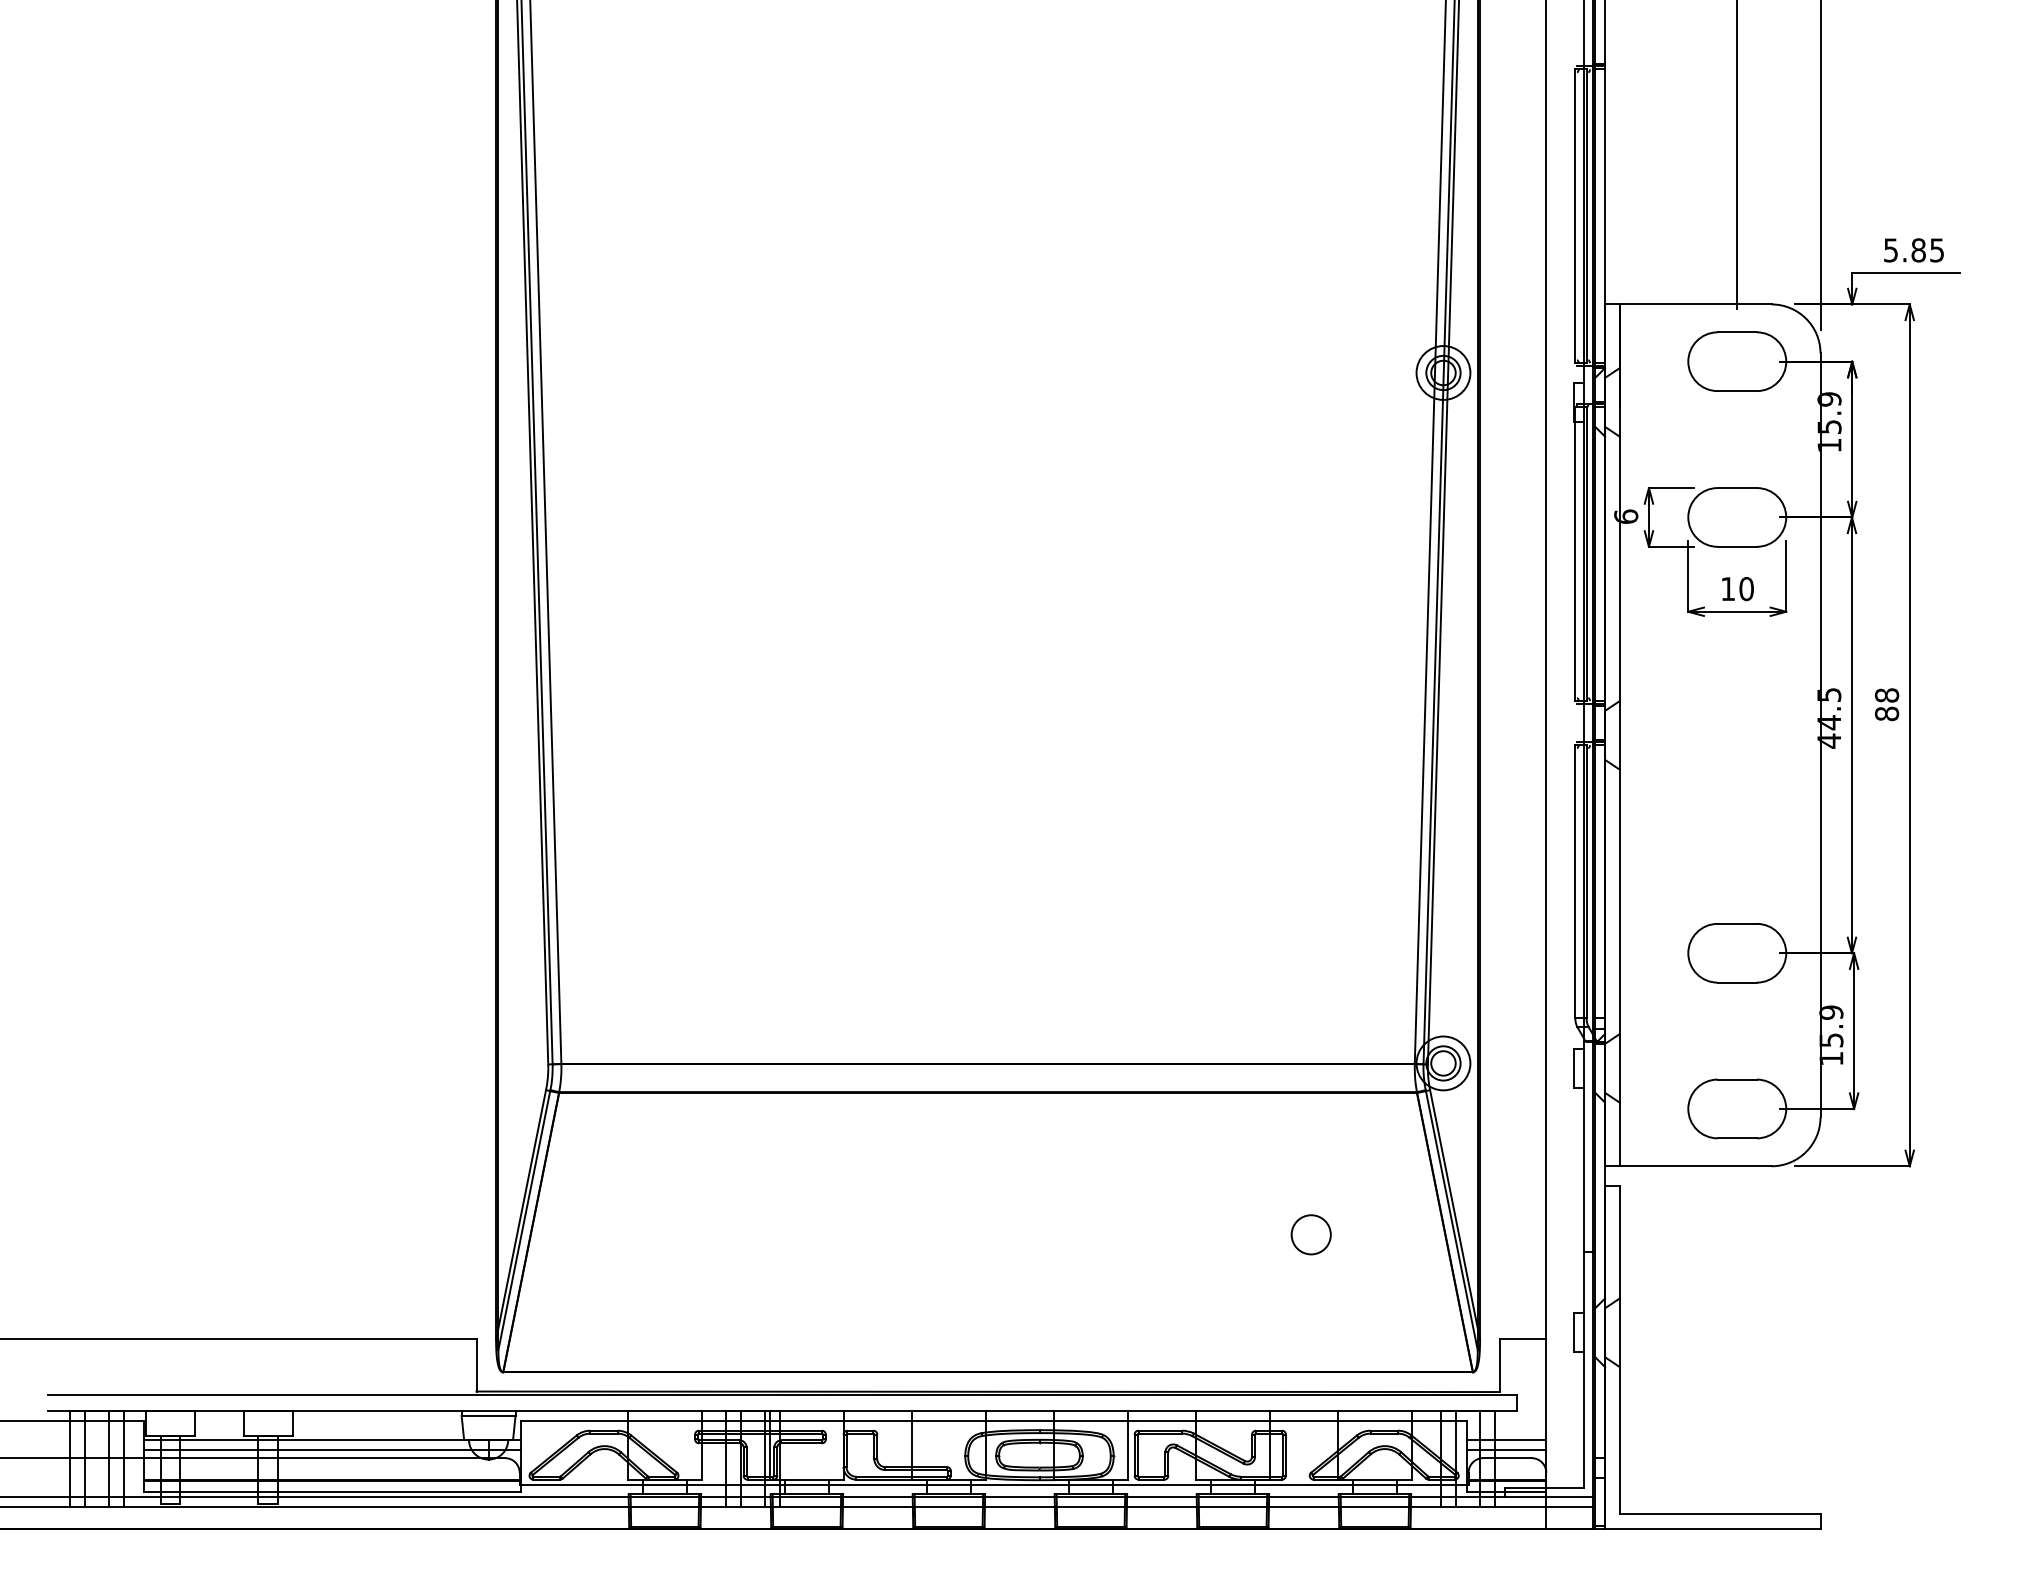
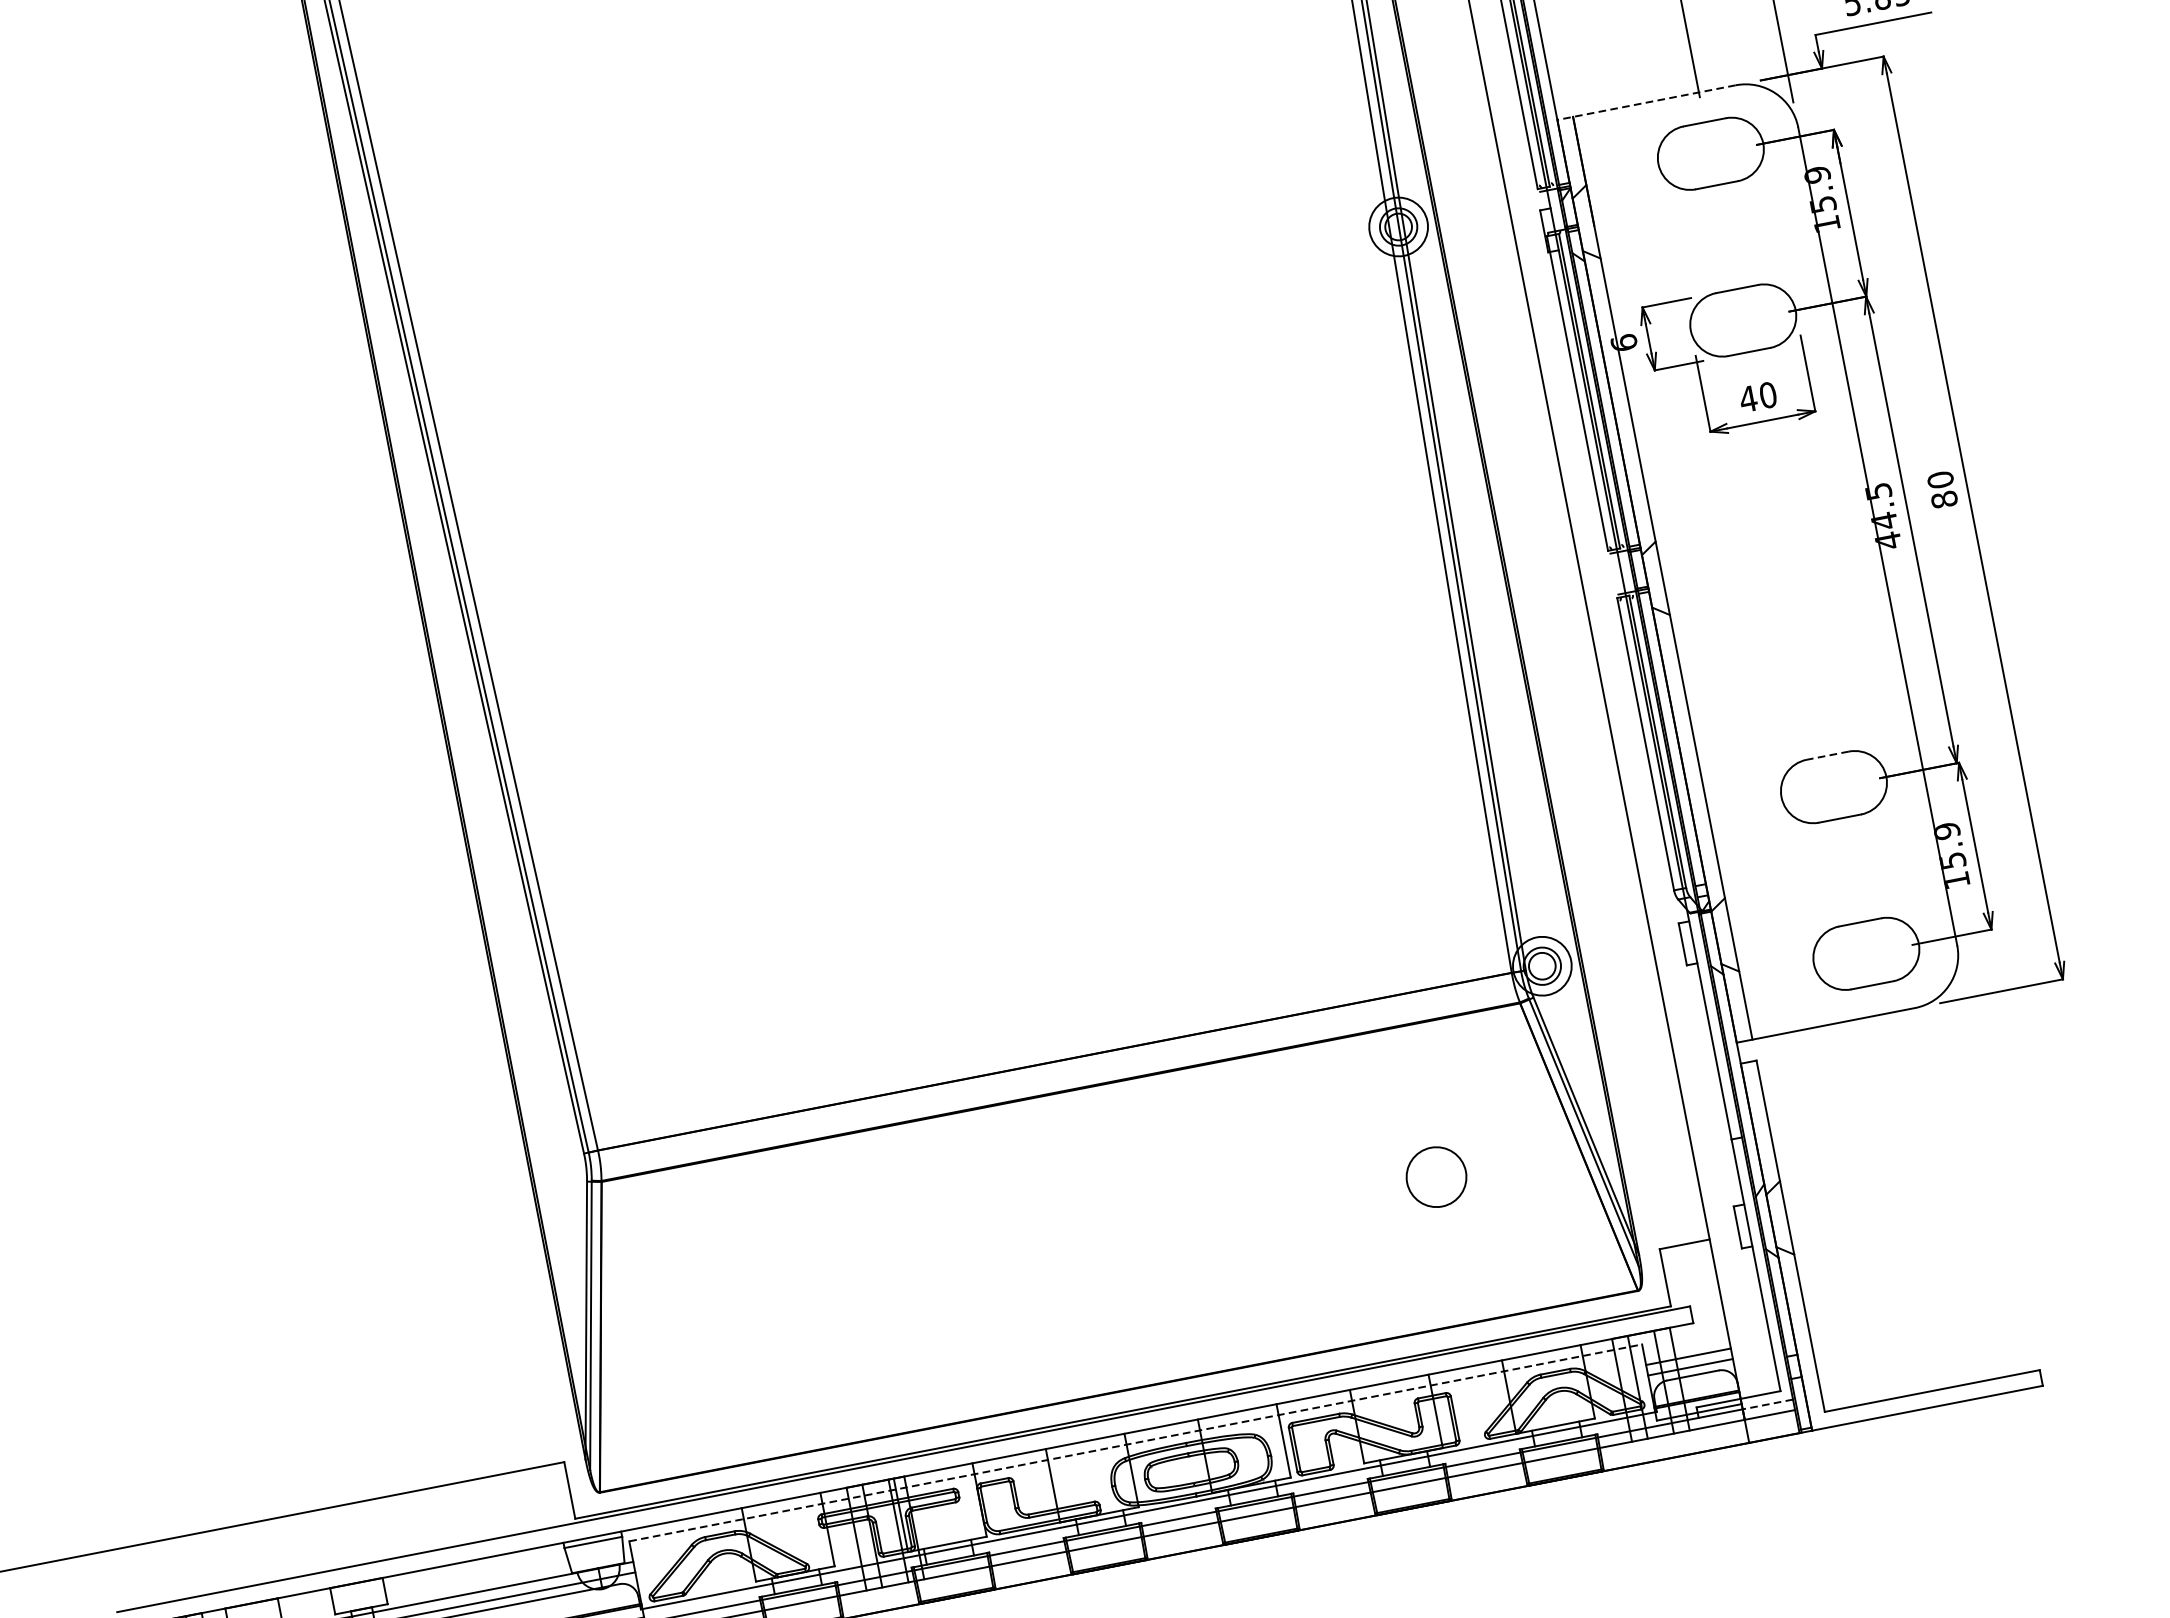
line: (1687, 304) -> (1645, 102), solid -> dashed
text: (1727, 588) -> (1747, 398), 10 -> 40
text: (1886, 695) -> (1940, 480), 88 -> 80
line: (1737, 923) -> (1828, 755), solid -> dashed
circle: (1310, 1234) -> (1435, 1177), size x1.4
line: (994, 1421) -> (1136, 1443), solid -> dashed
line: (1569, 1497) -> (1767, 1404), solid -> dashed

